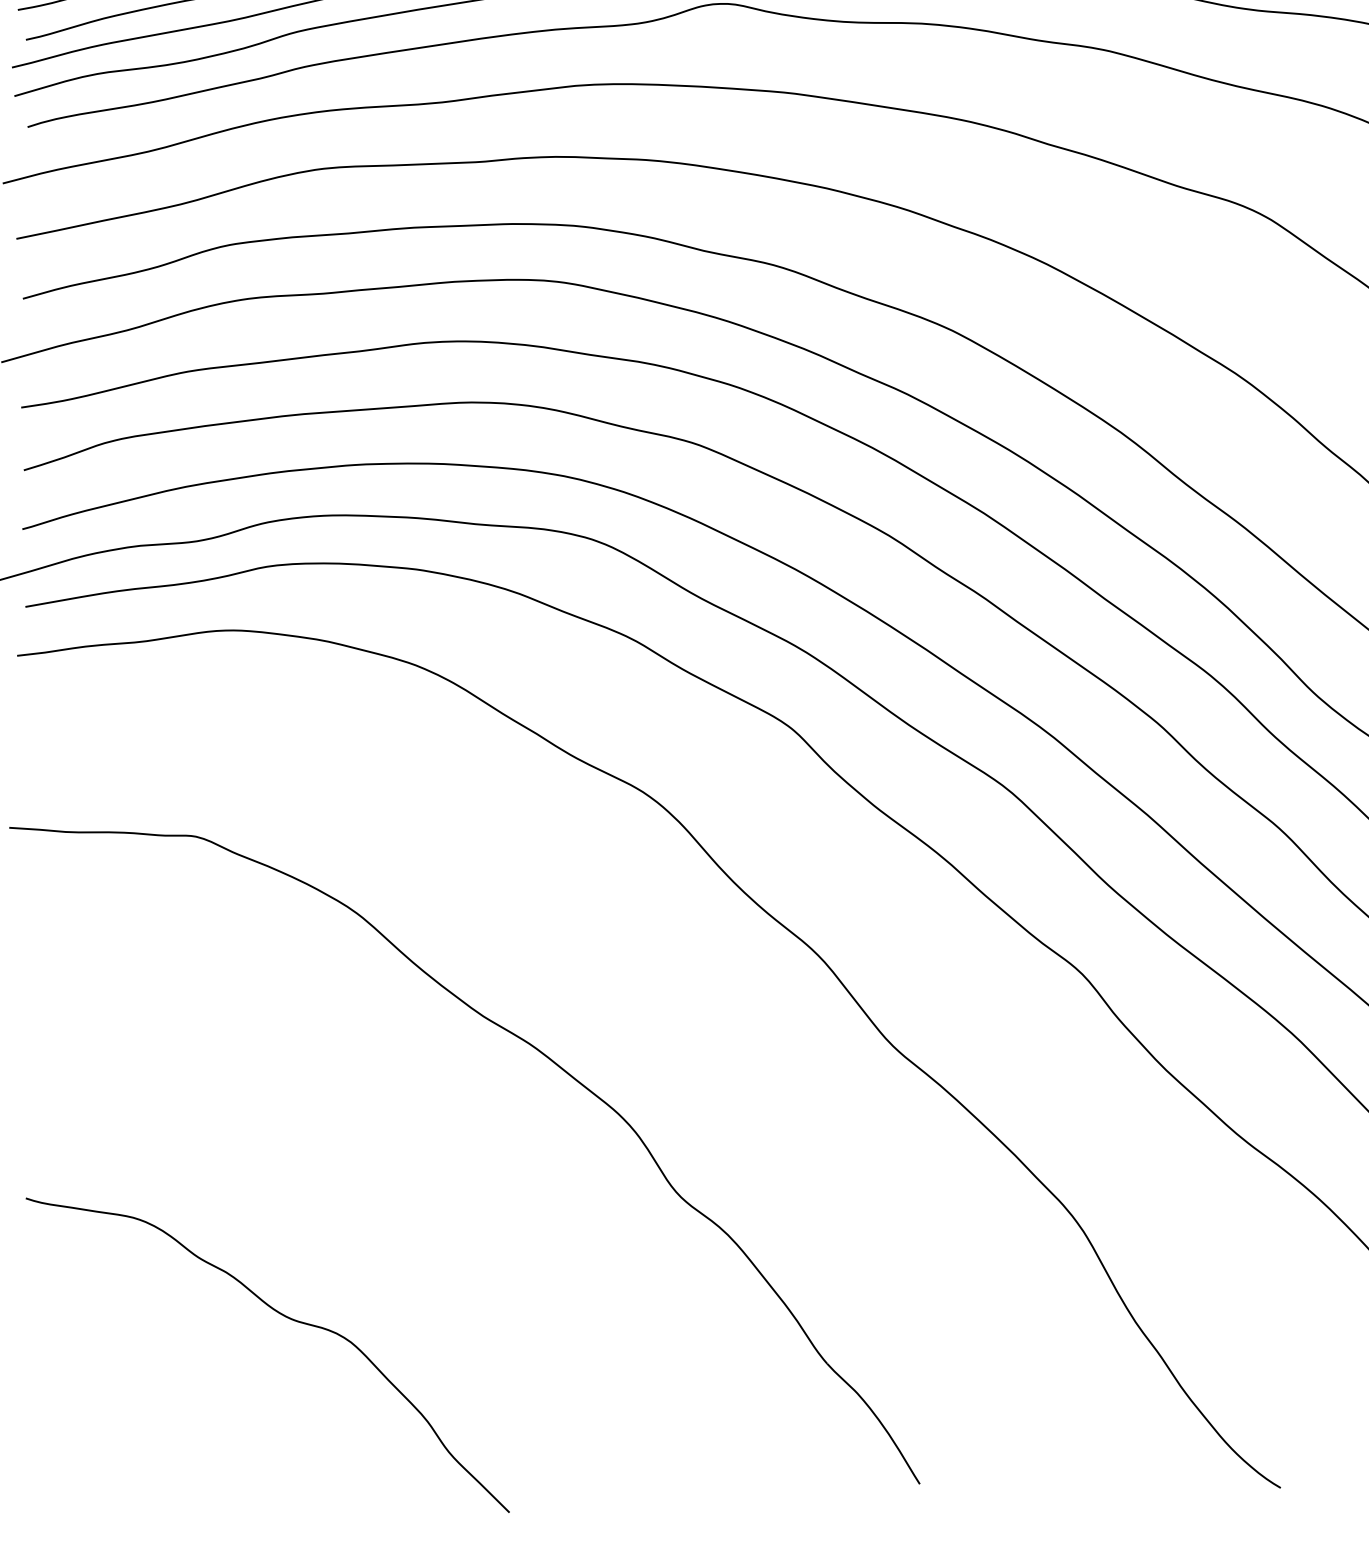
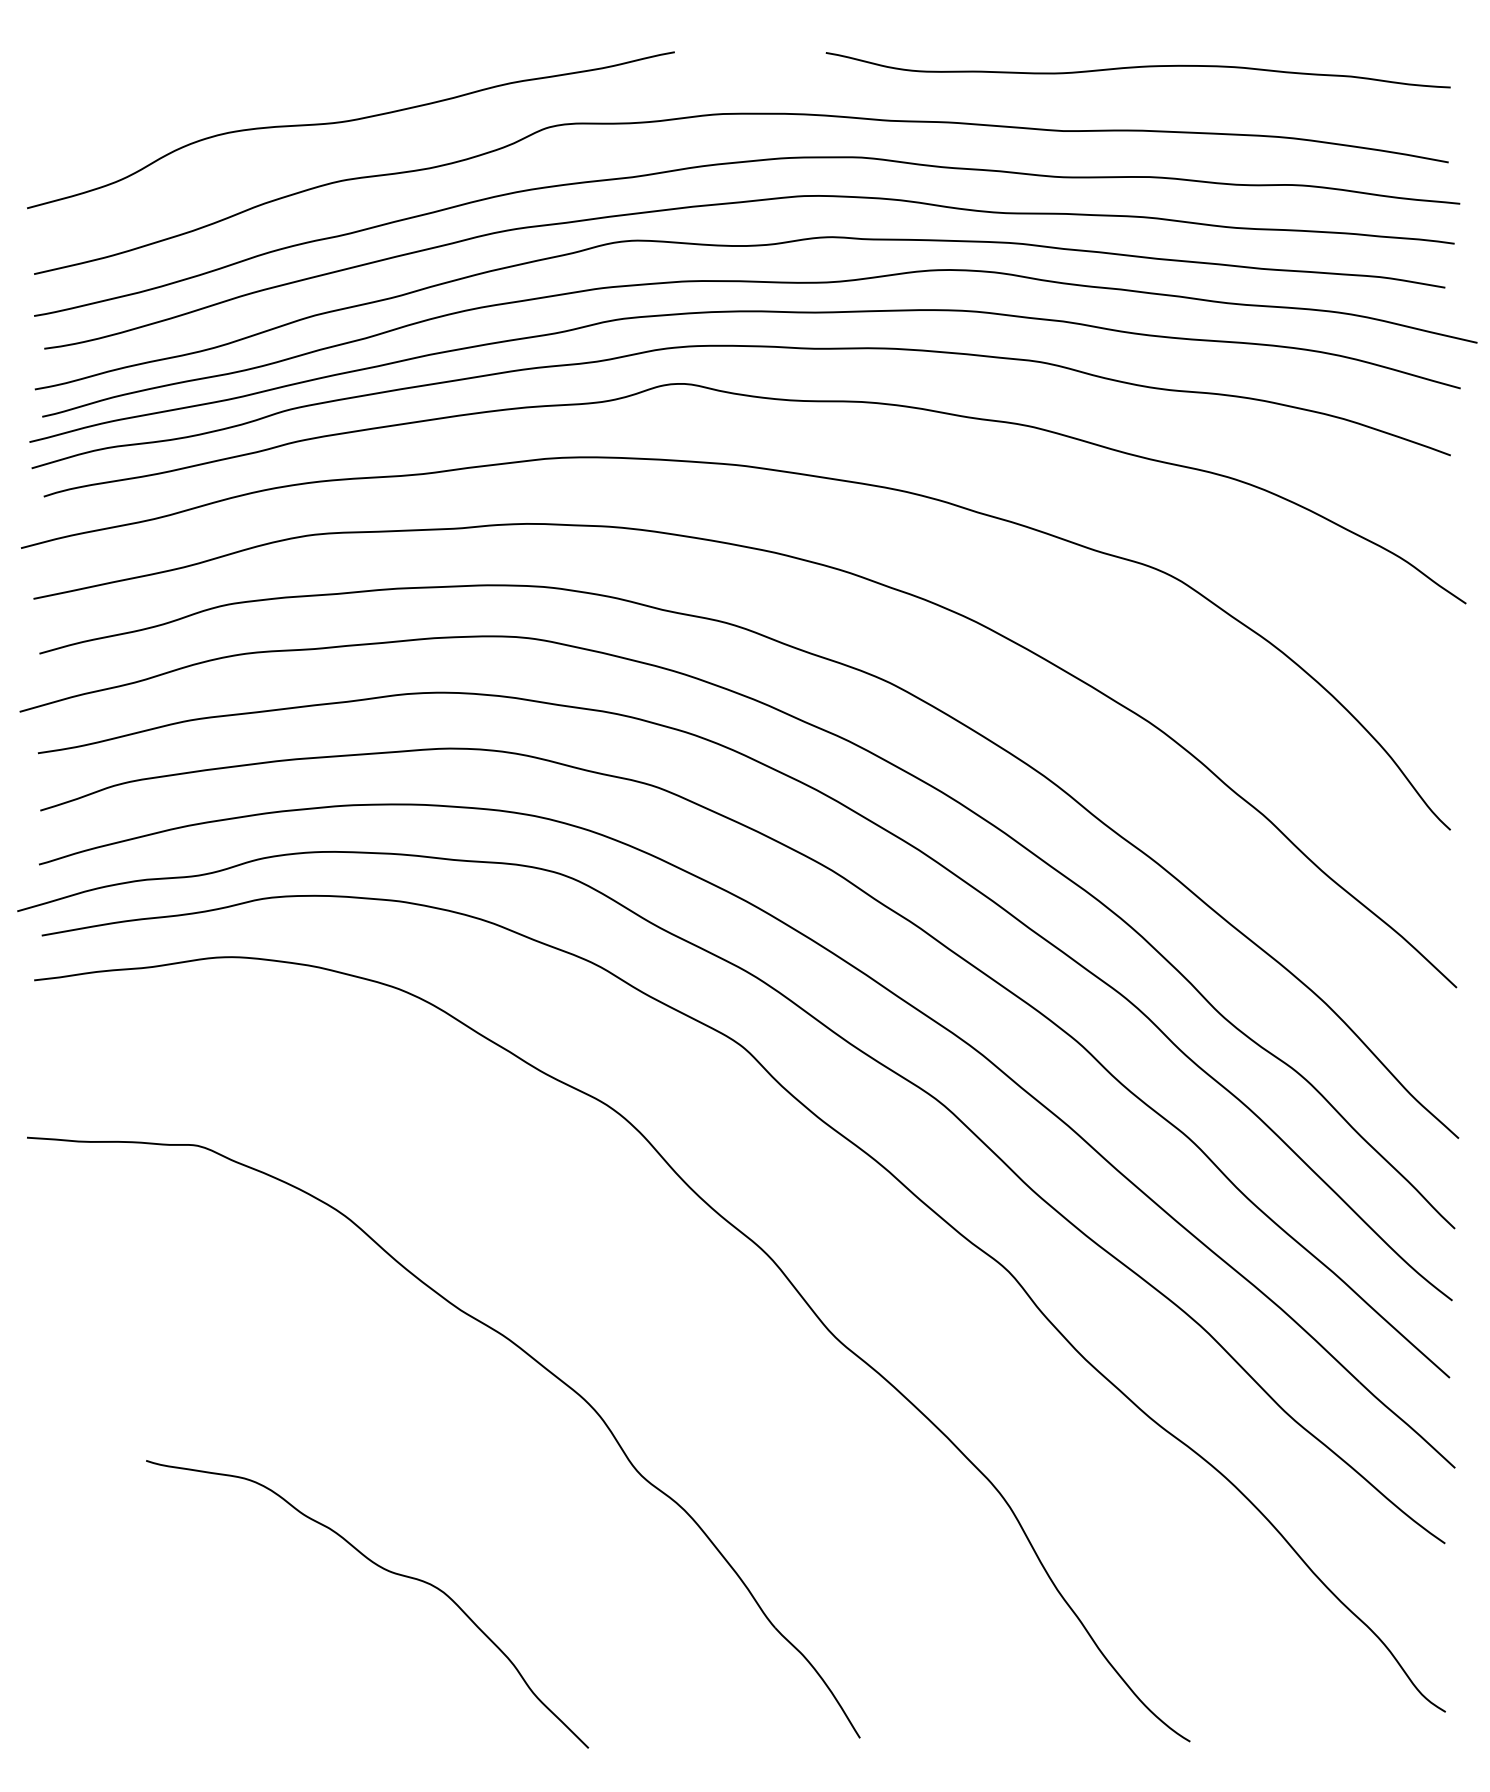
curve: (286, 1318) -> (384, 1570), moved

